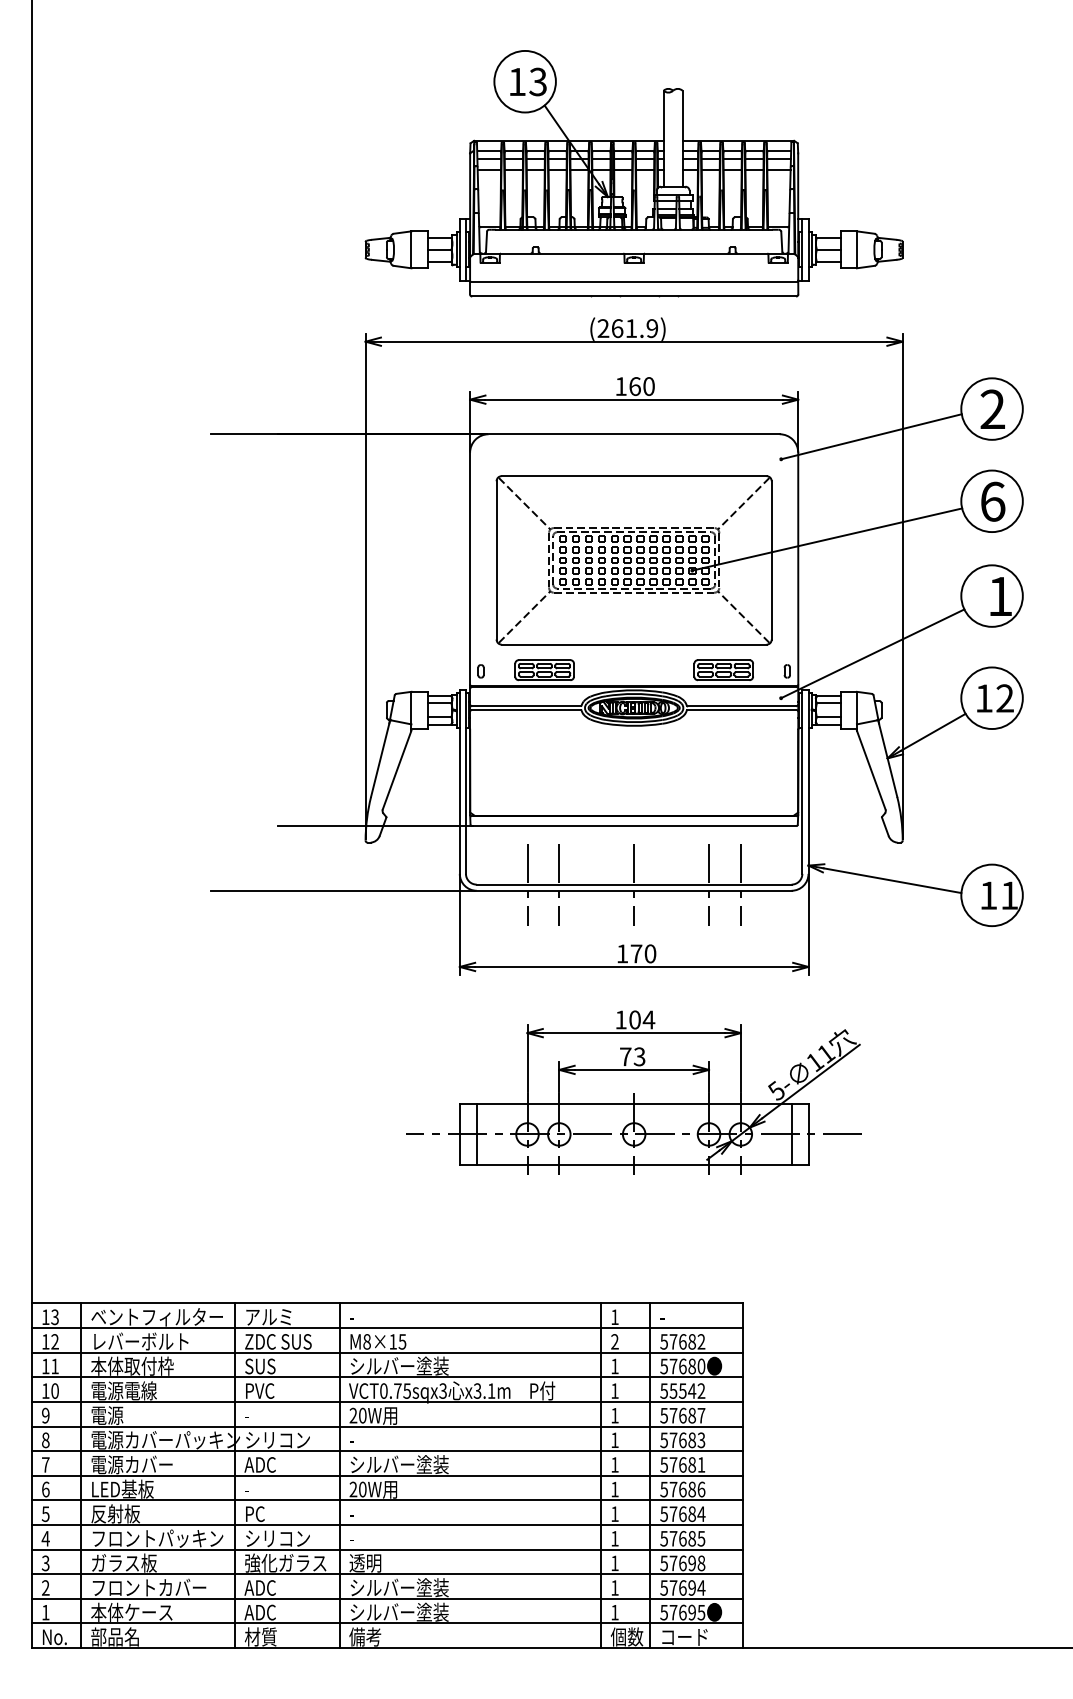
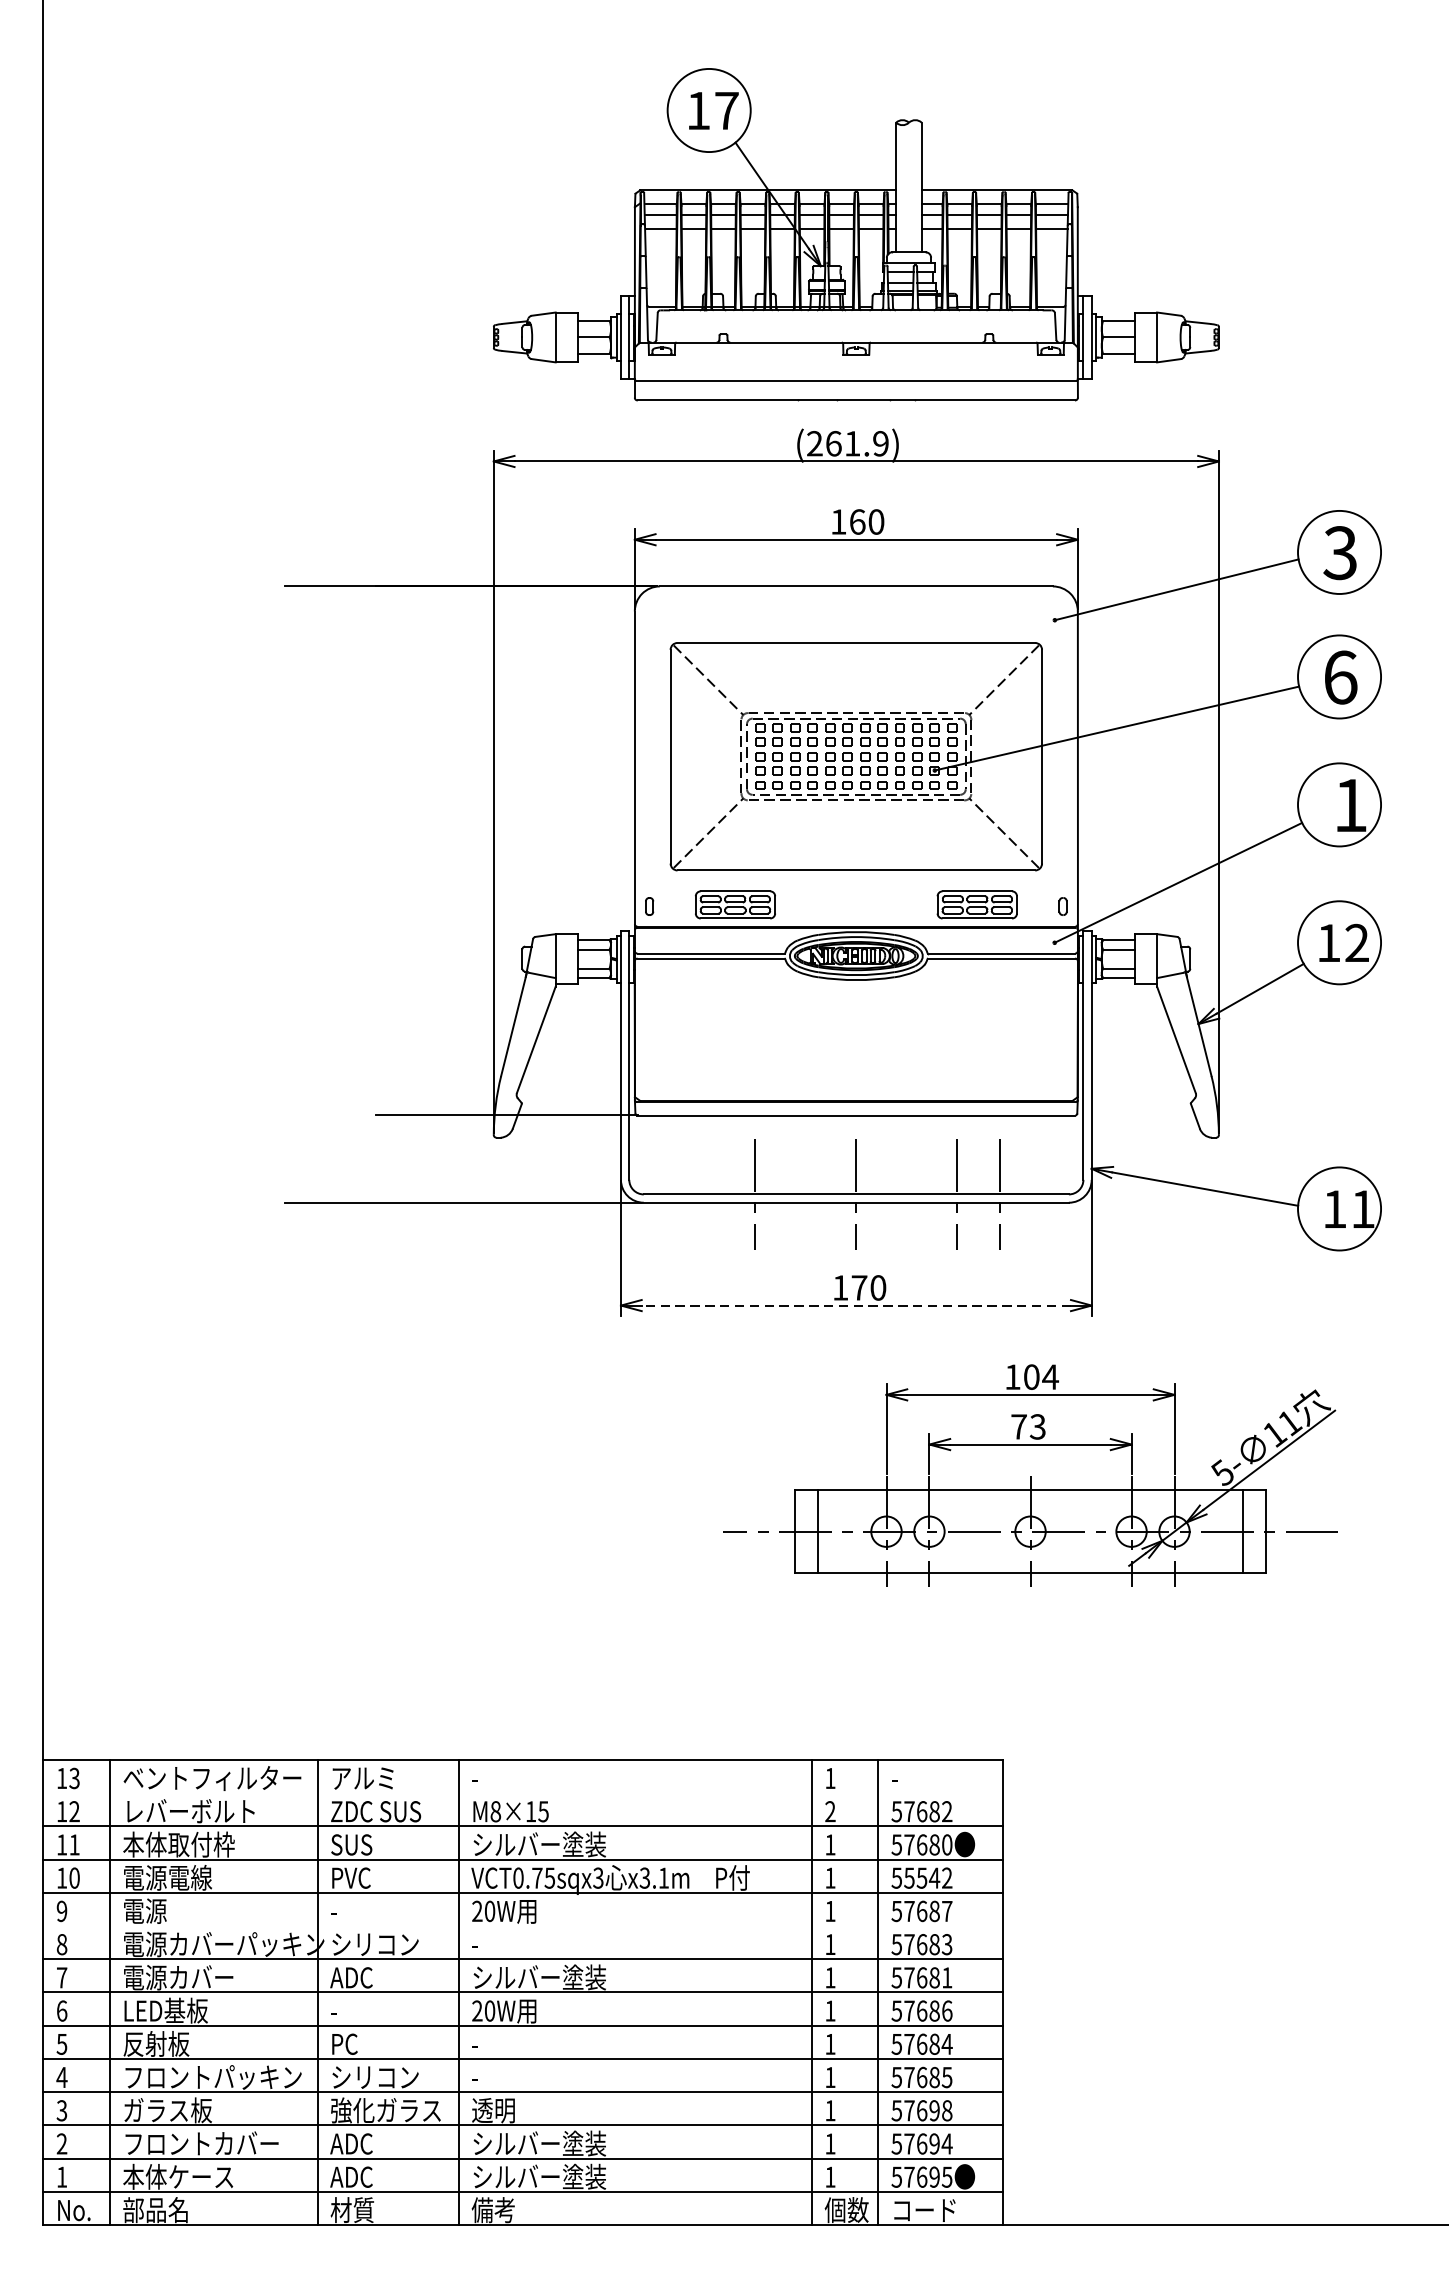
text: (538, 81) -> (727, 110), 13 -> 17
text: (992, 409) -> (1340, 553), 2 -> 3
line: (527, 884) -> (712, 1194), removed
line: (634, 966) -> (856, 1304), solid -> dashed
part: (633, 1092) -> (1029, 1475), moved
line: (386, 1328) -> (522, 1793), removed
line: (386, 1426) -> (522, 1925), removed

